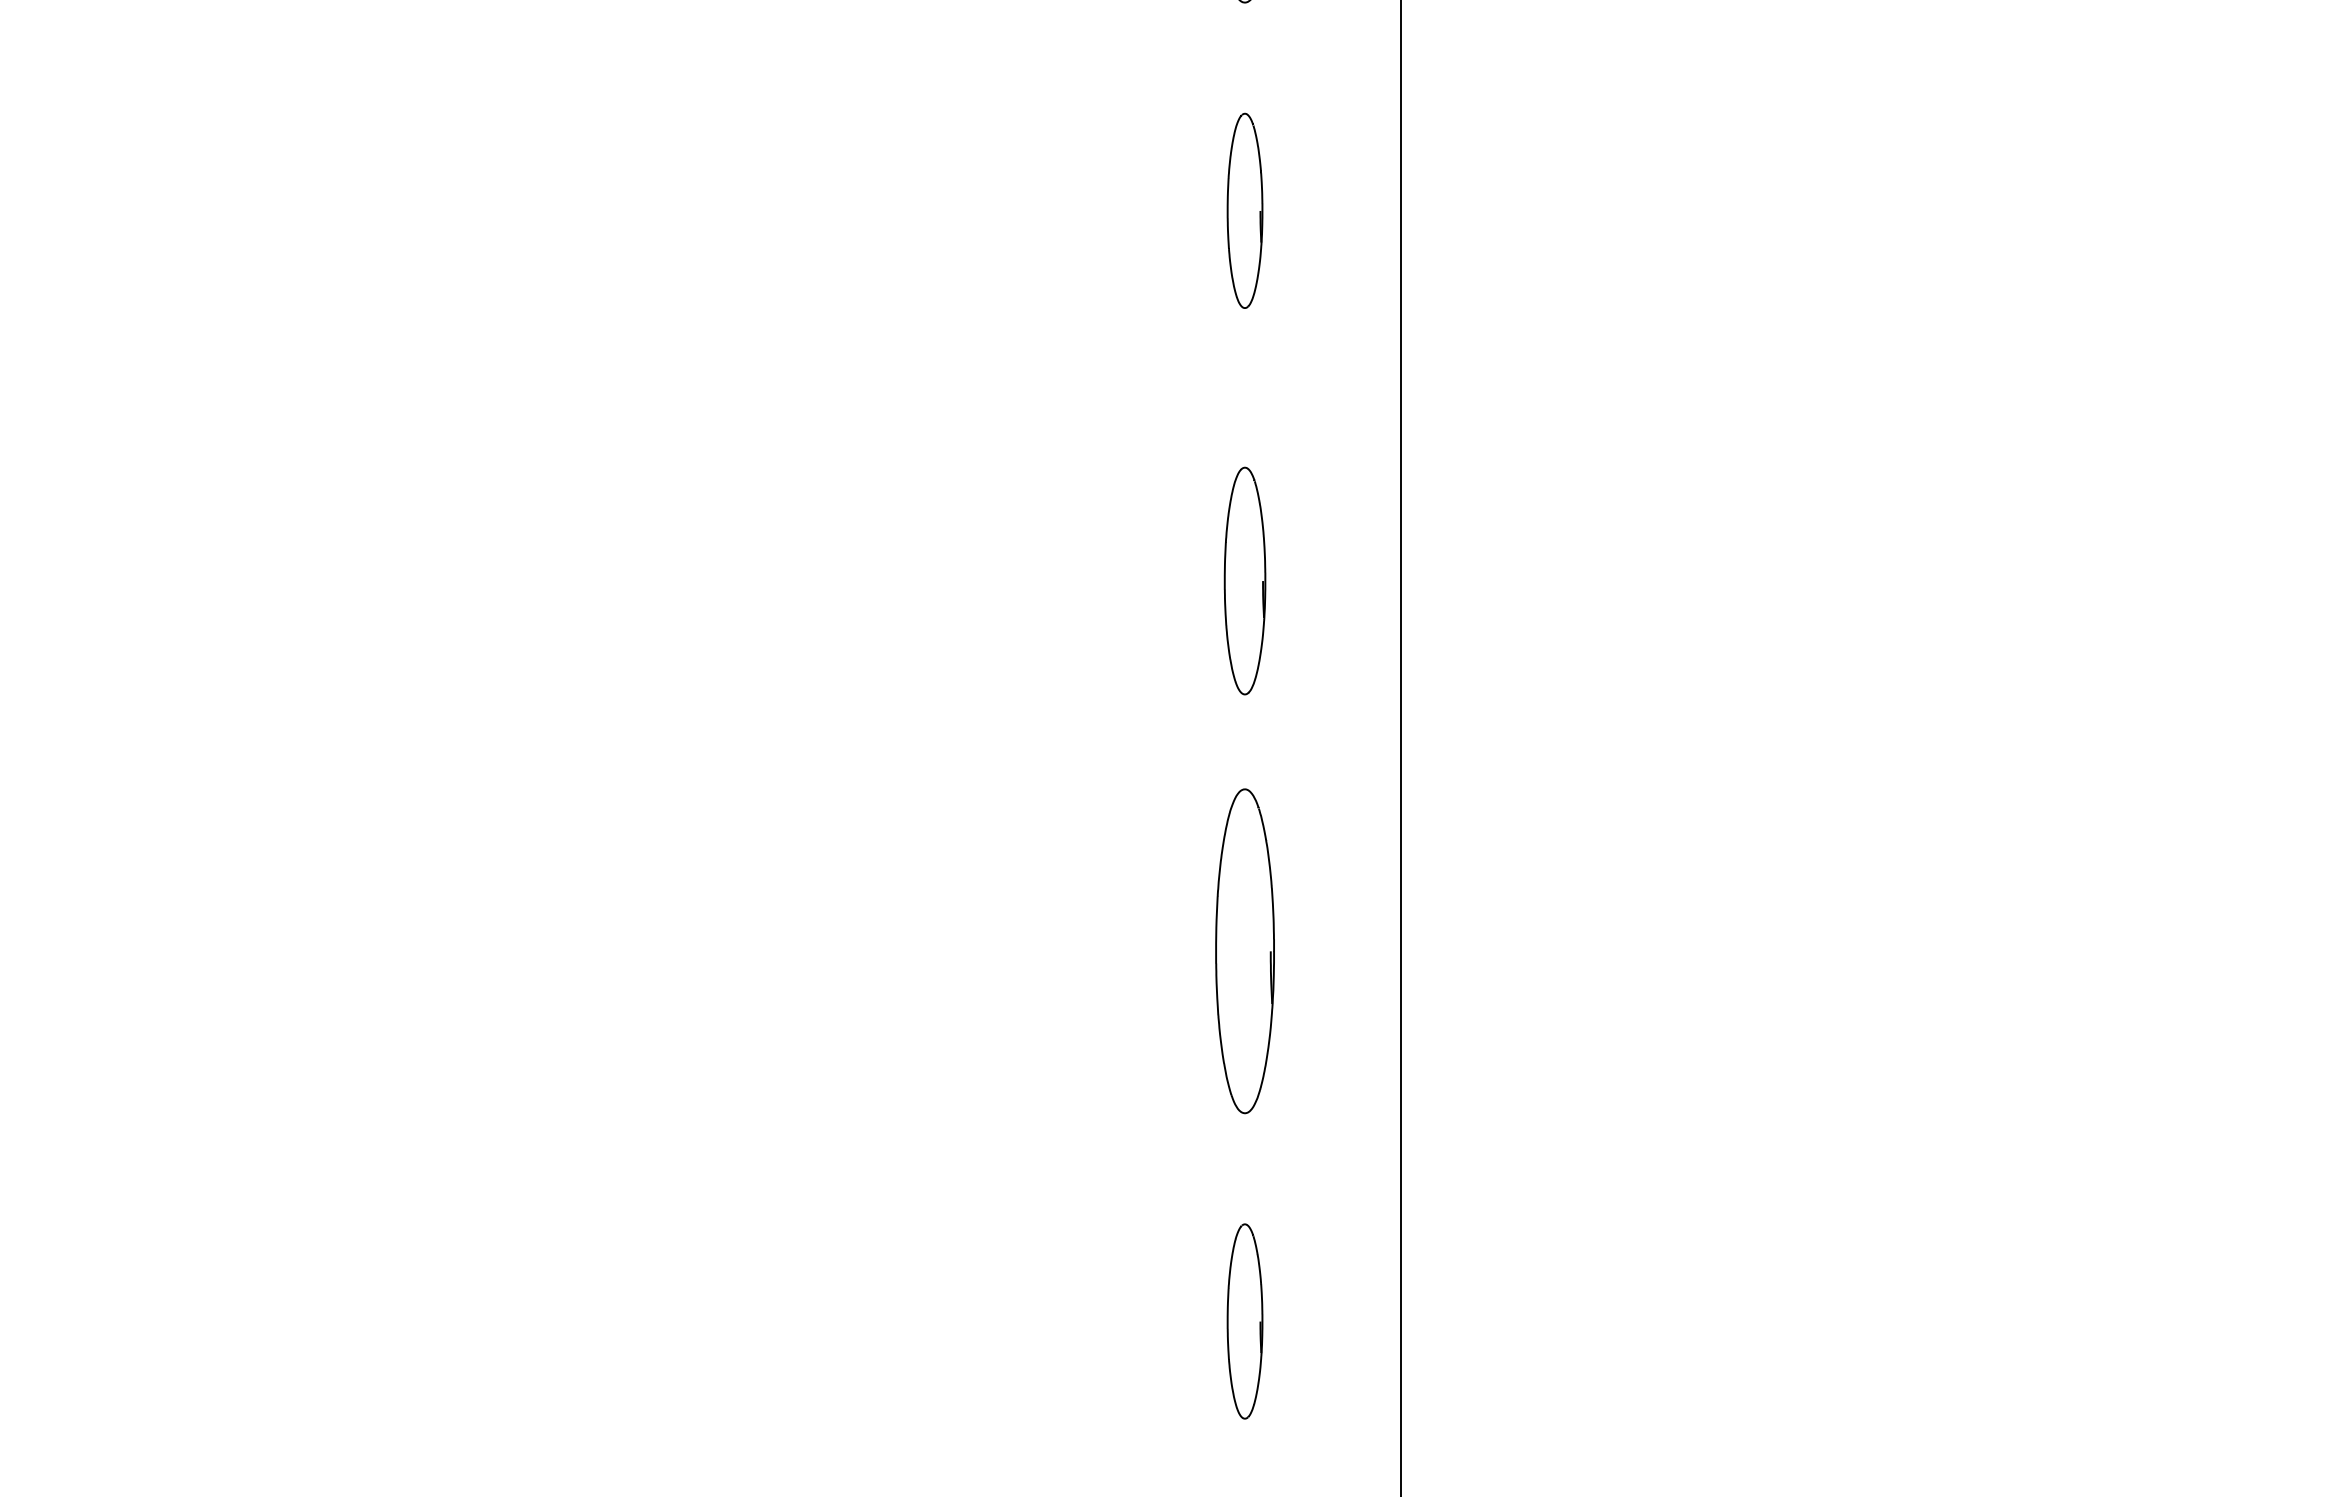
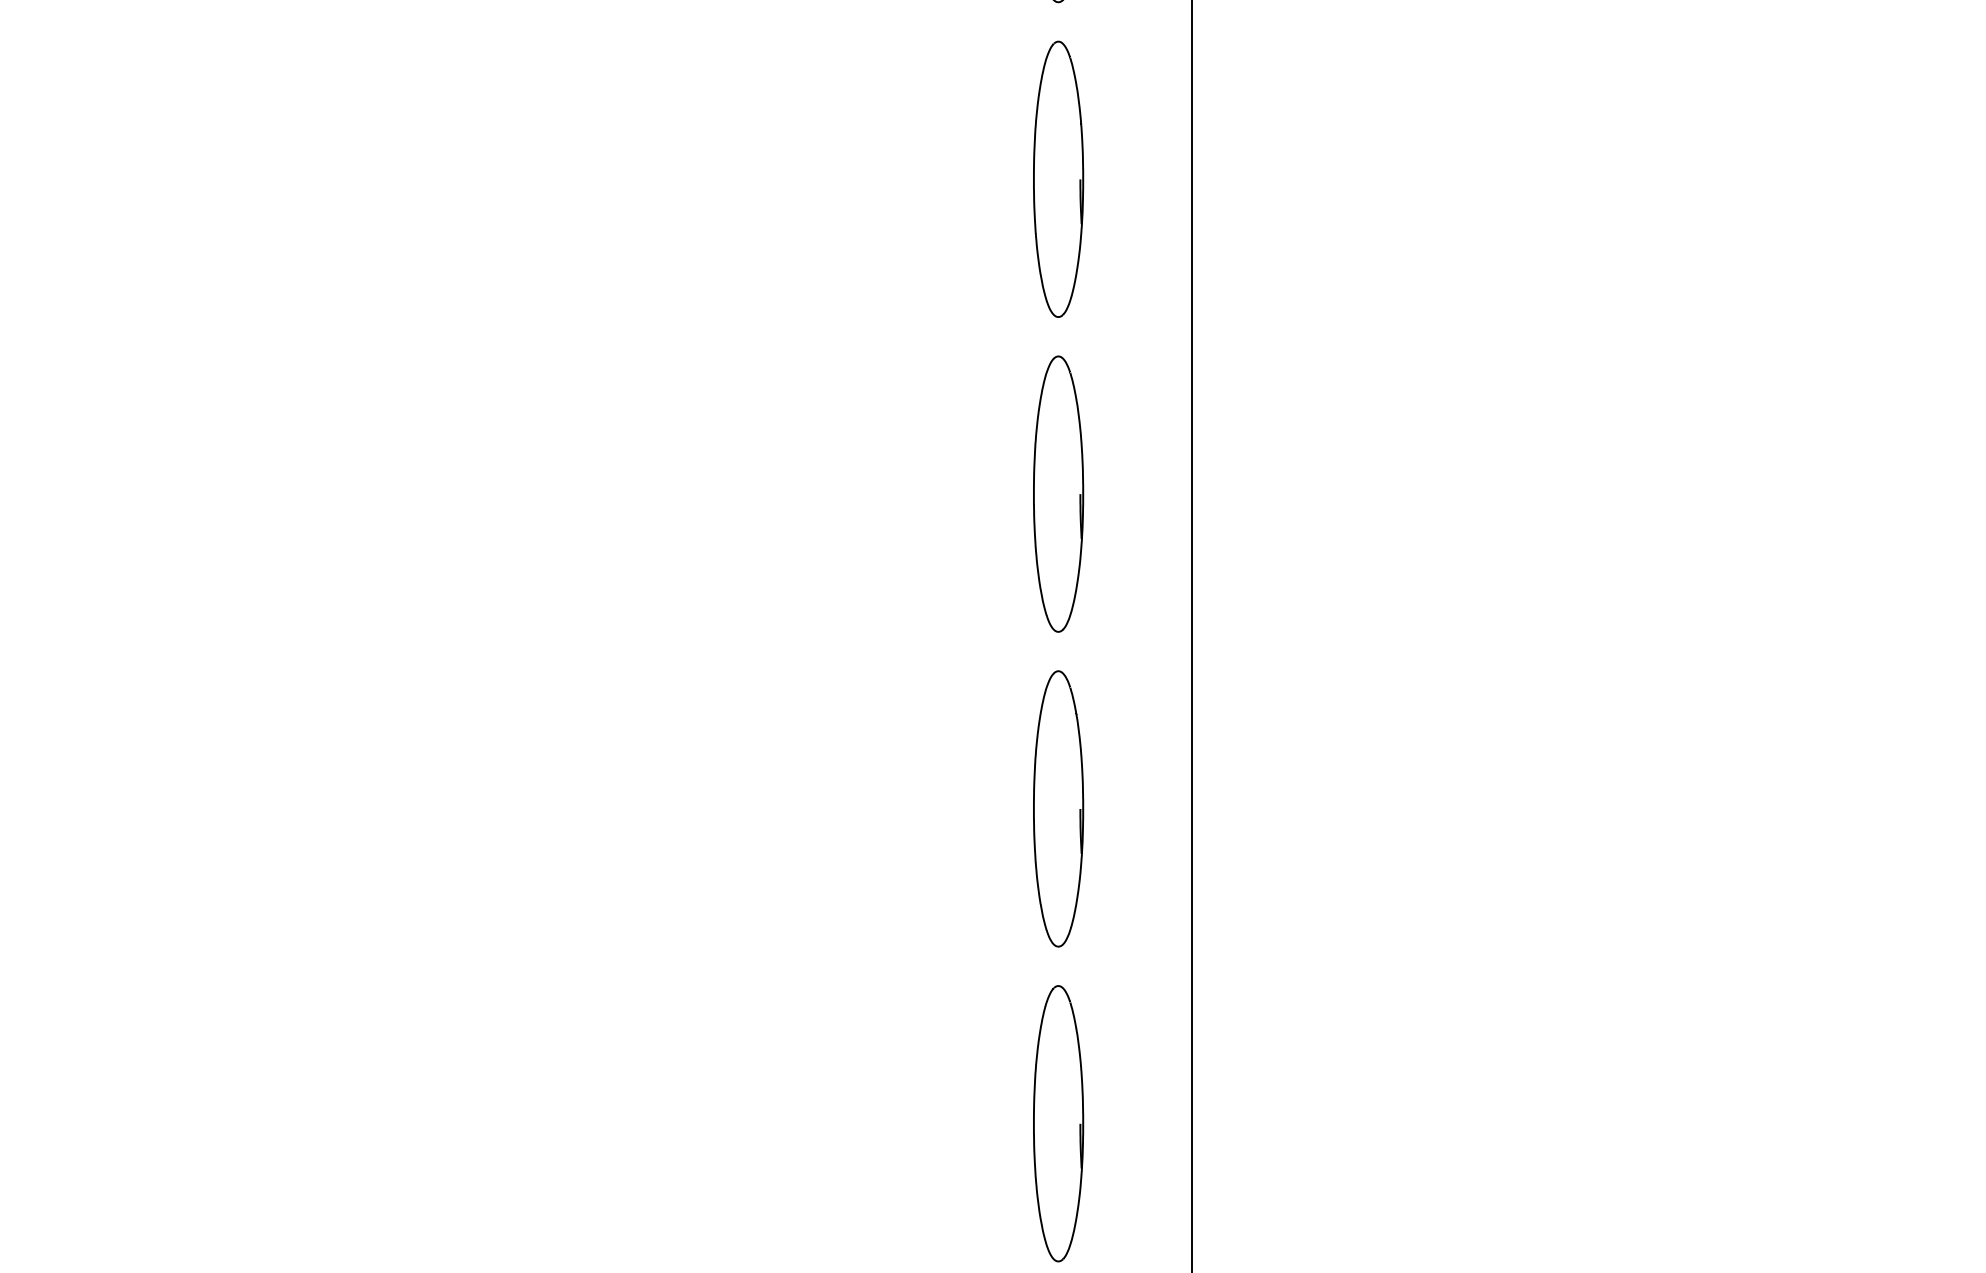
part: (1244, 210) -> (1058, 179), size x1.67
part: (1244, 580) -> (1058, 493), size x1.43
part: (1244, 1321) -> (1058, 1123), size x1.67

